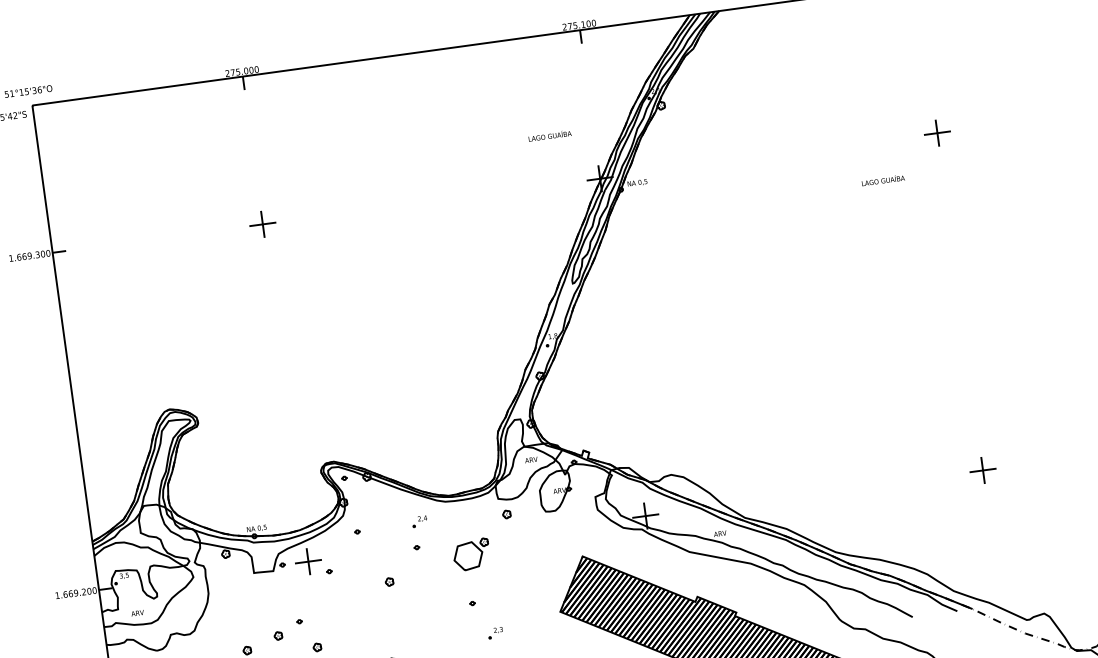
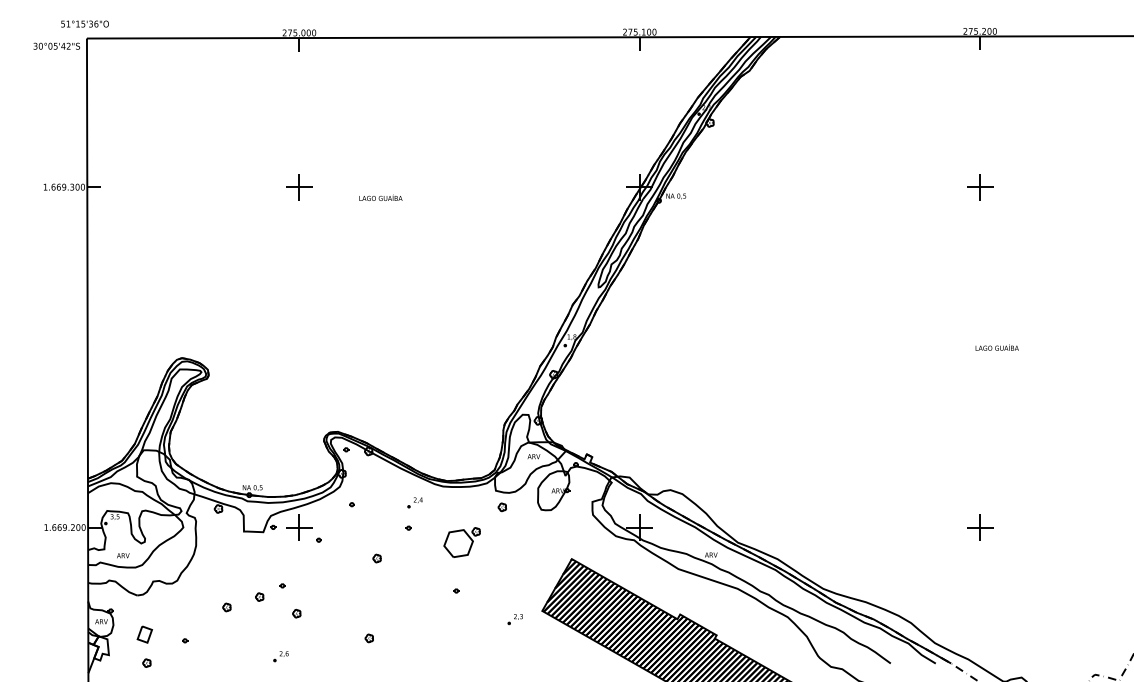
text: (549, 135) -> (380, 197), moved
text: (882, 180) -> (996, 347), moved
part: (494, 633) -> (514, 619), moved

